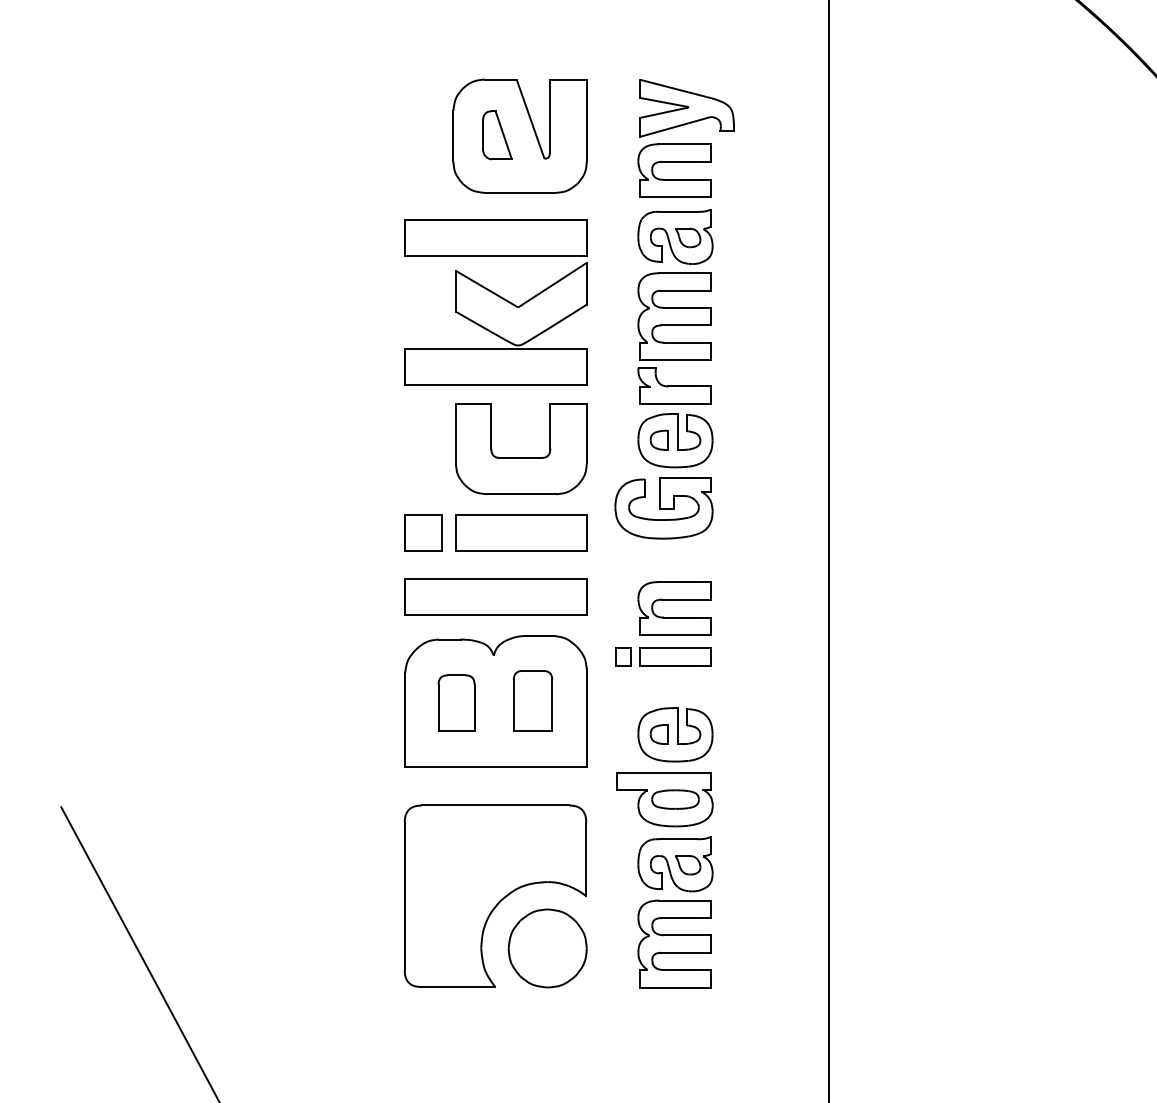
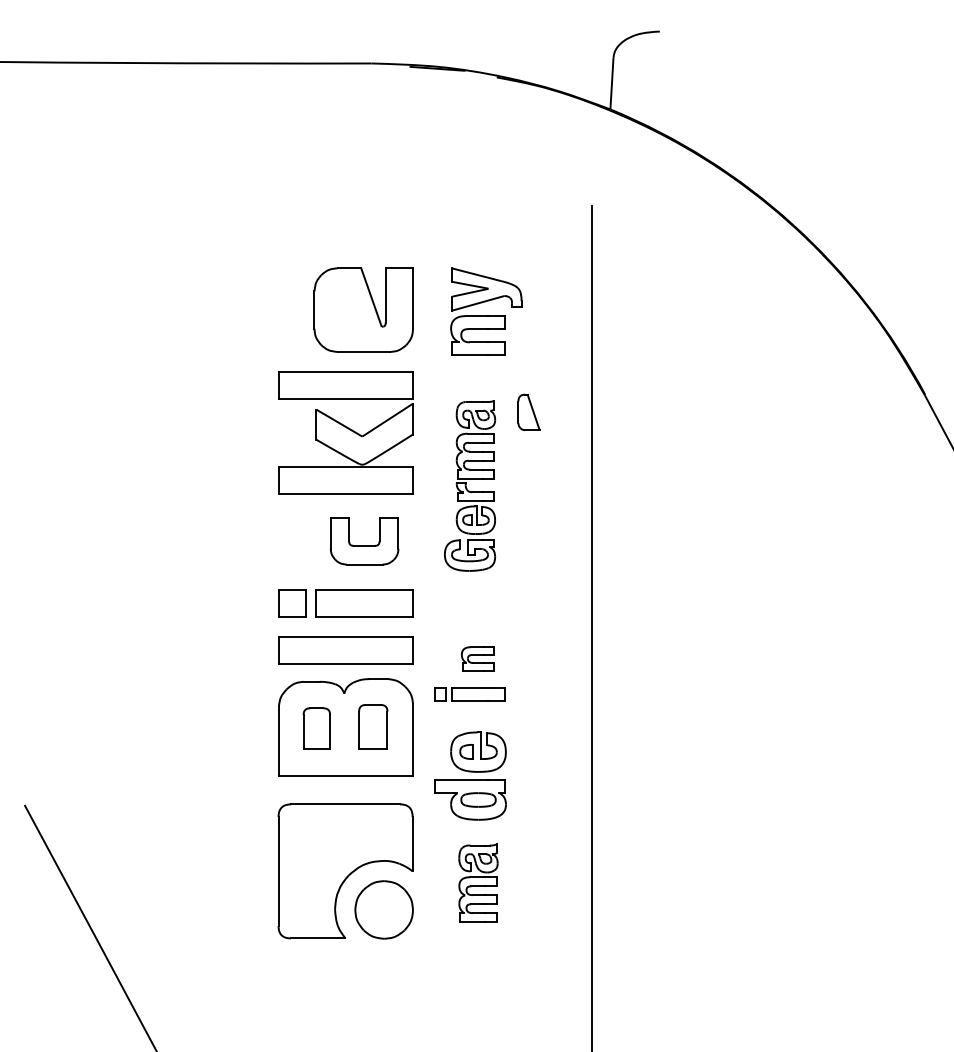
part: (496, 134) -> (528, 411), moved
part: (663, 373) -> (469, 485), size x0.7
part: (521, 449) -> (364, 541), size x0.7
part: (674, 607) -> (477, 658), size x0.6
part: (675, 912) -> (478, 883), size x0.7

